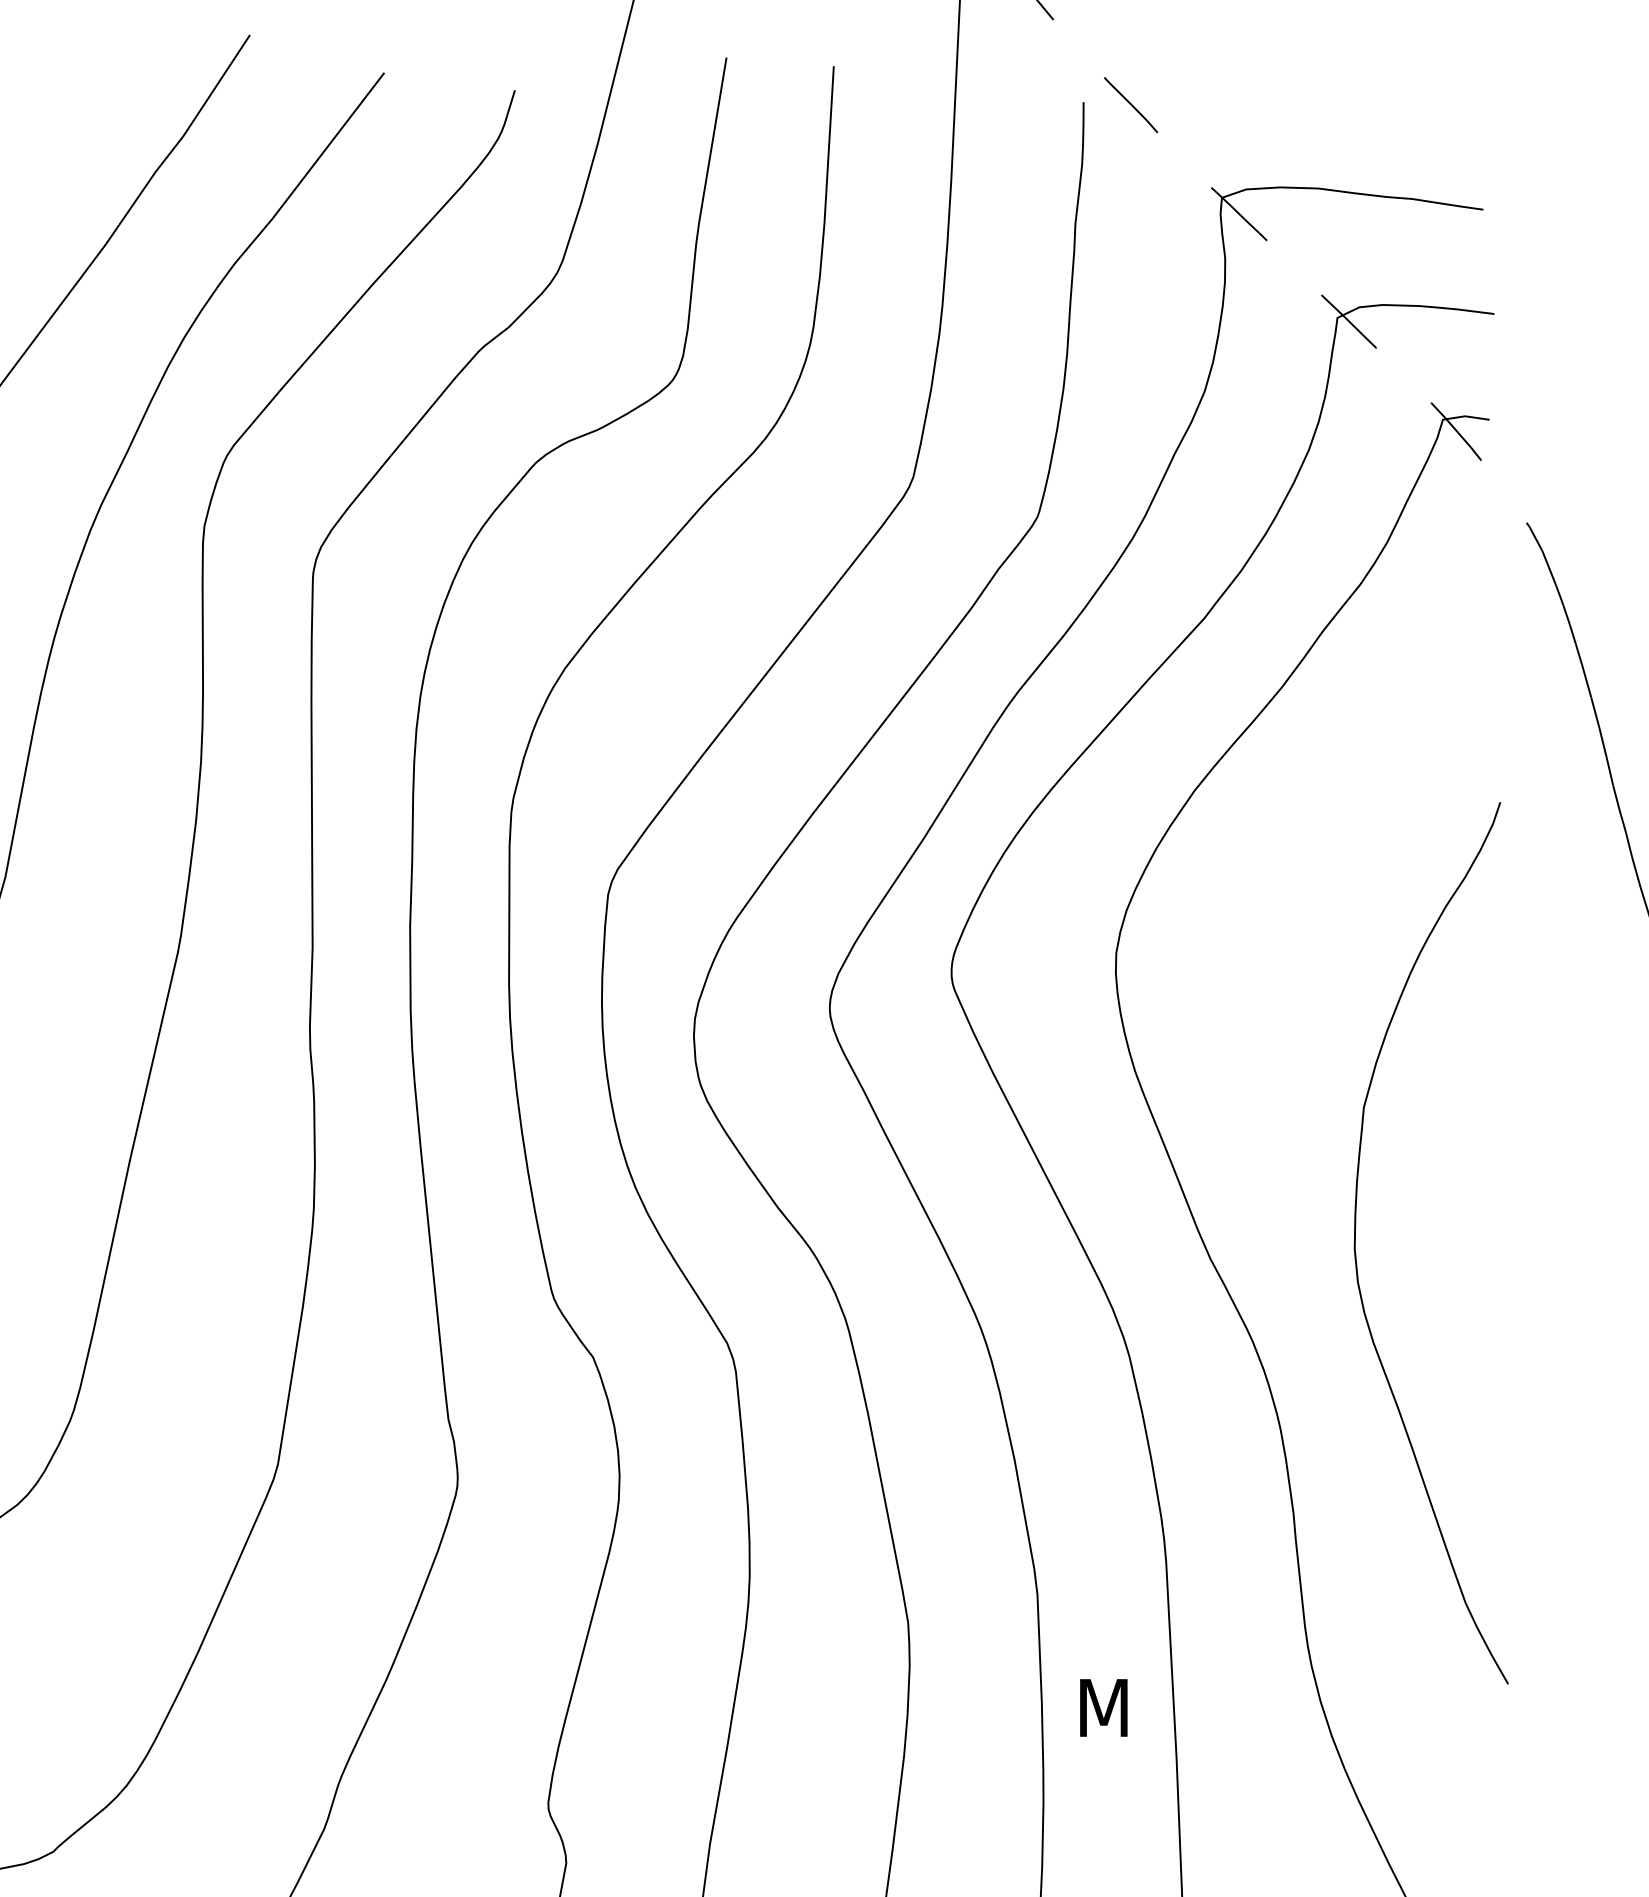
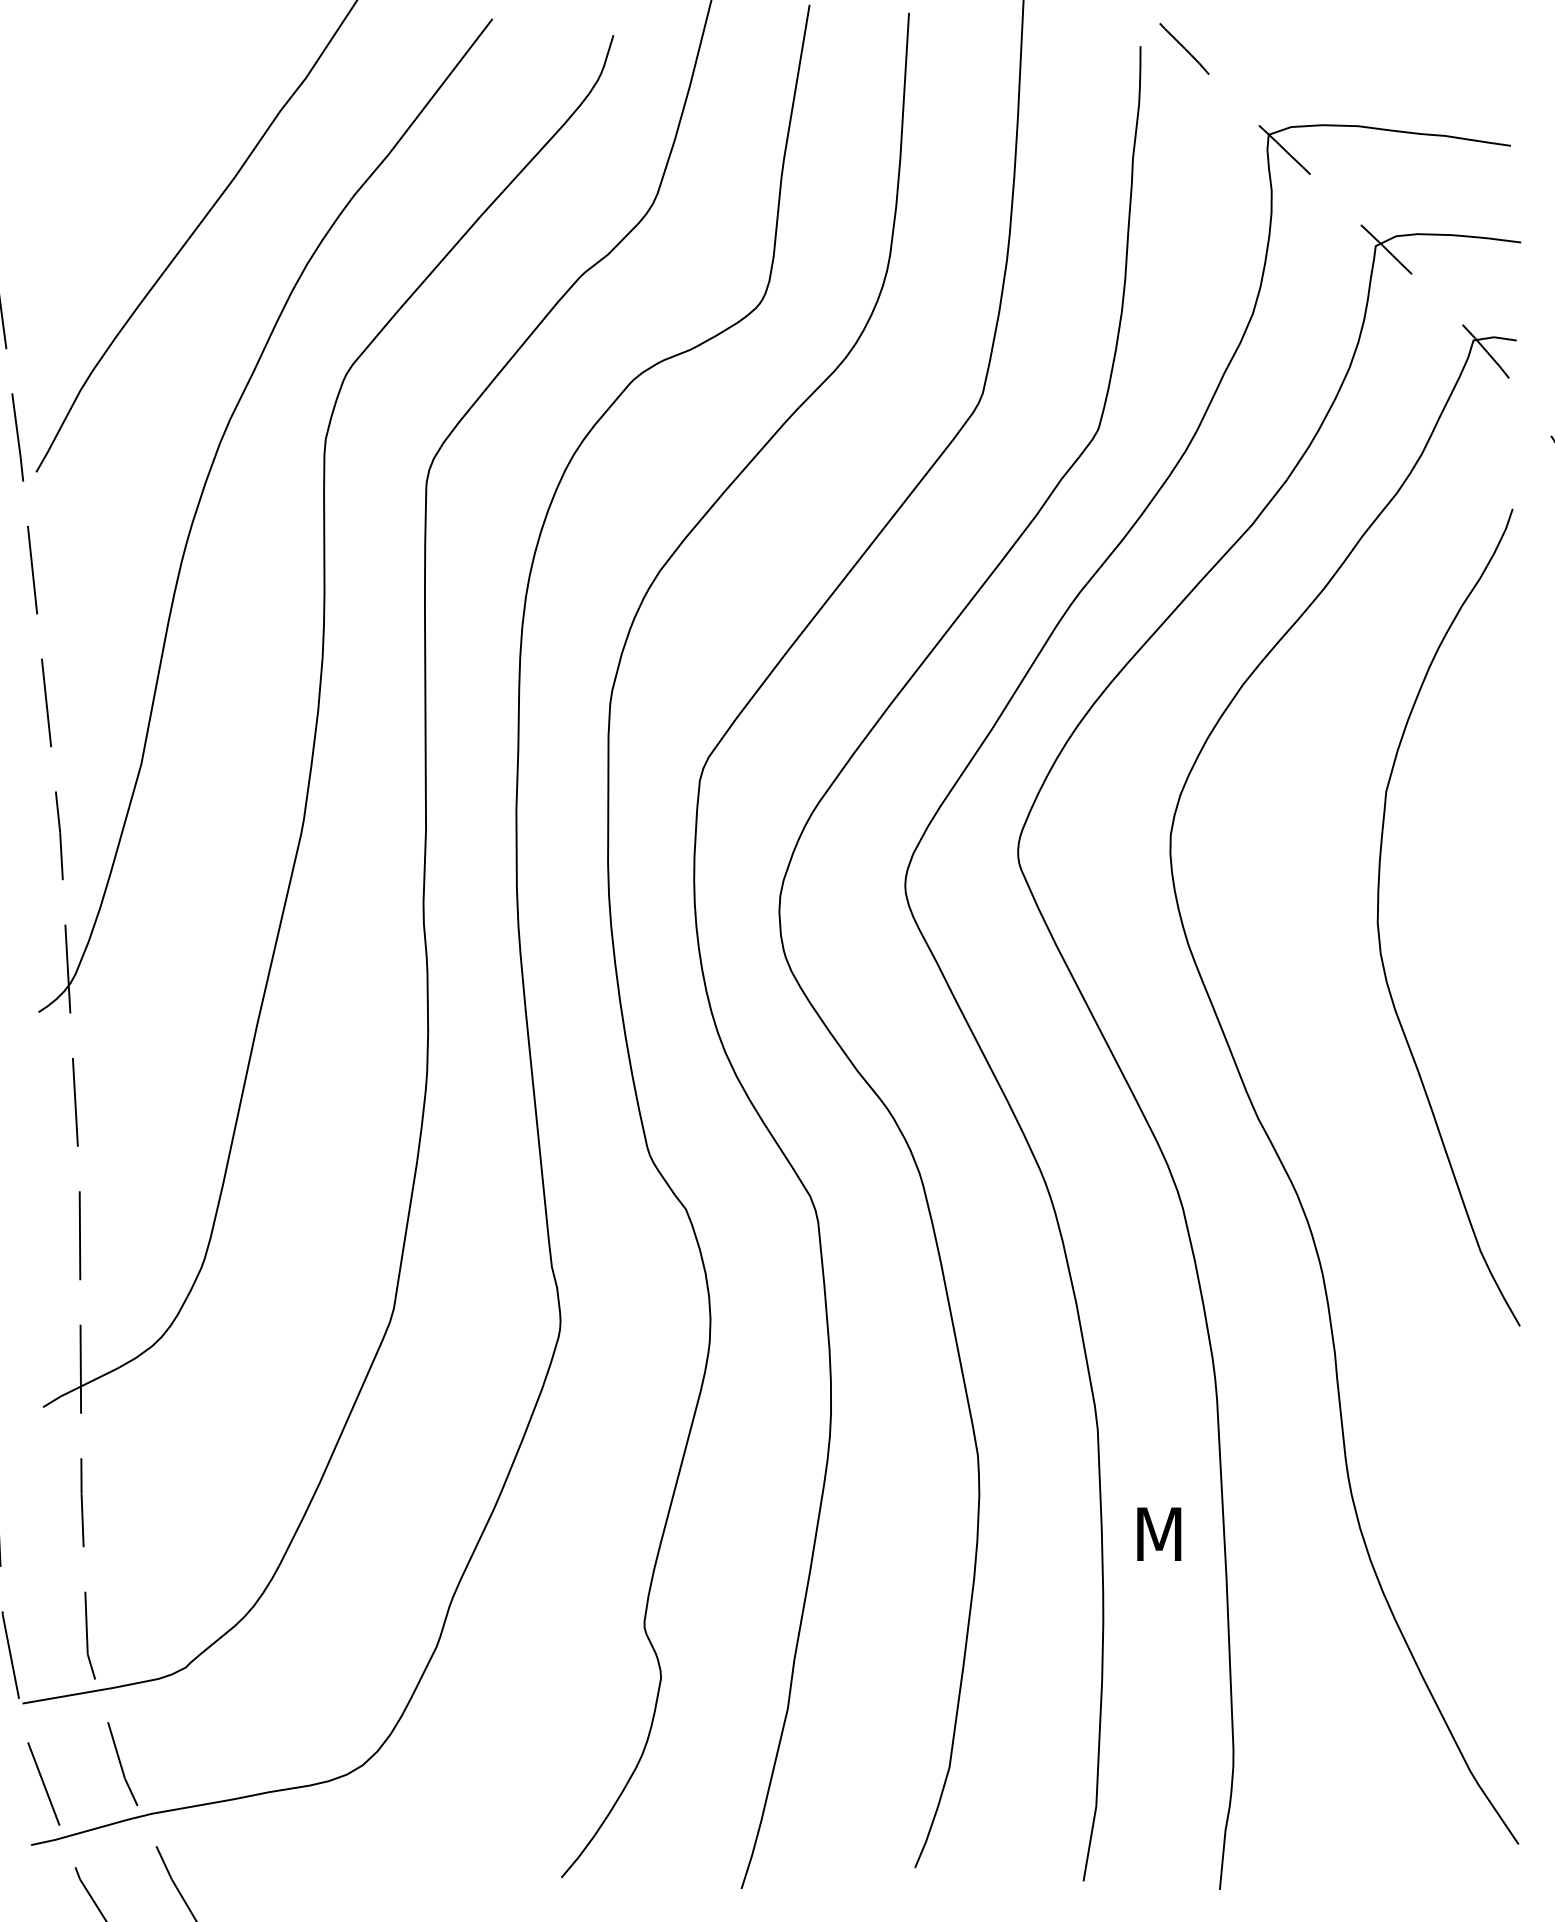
curve: (1356, 1253) -> (1379, 927), moved

